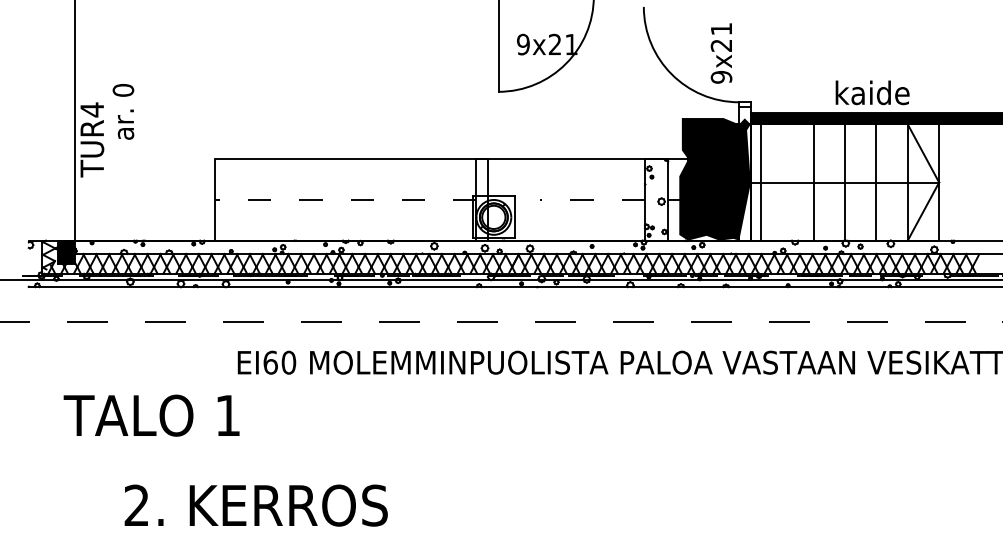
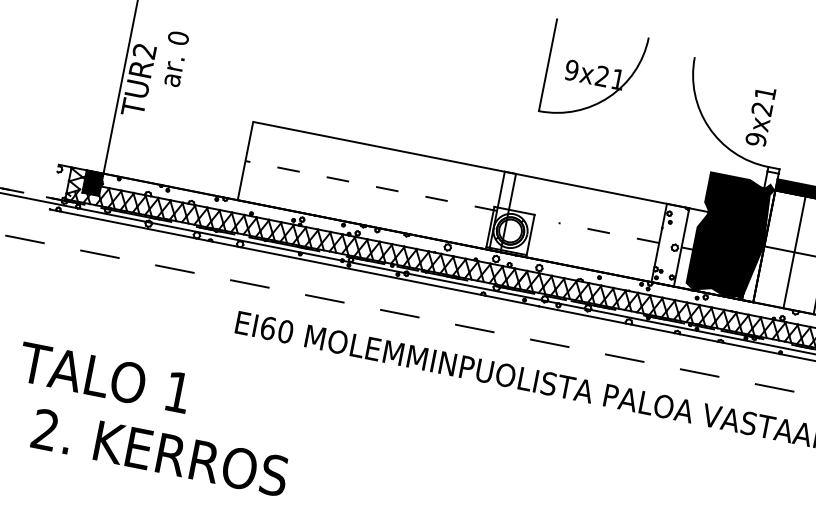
text: (91, 109) -> (144, 50), TUR4 -> TUR2
line: (761, 182) -> (794, 252), moved
text: (151, 415) -> (104, 377), moved
text: (255, 505) -> (159, 452), moved

